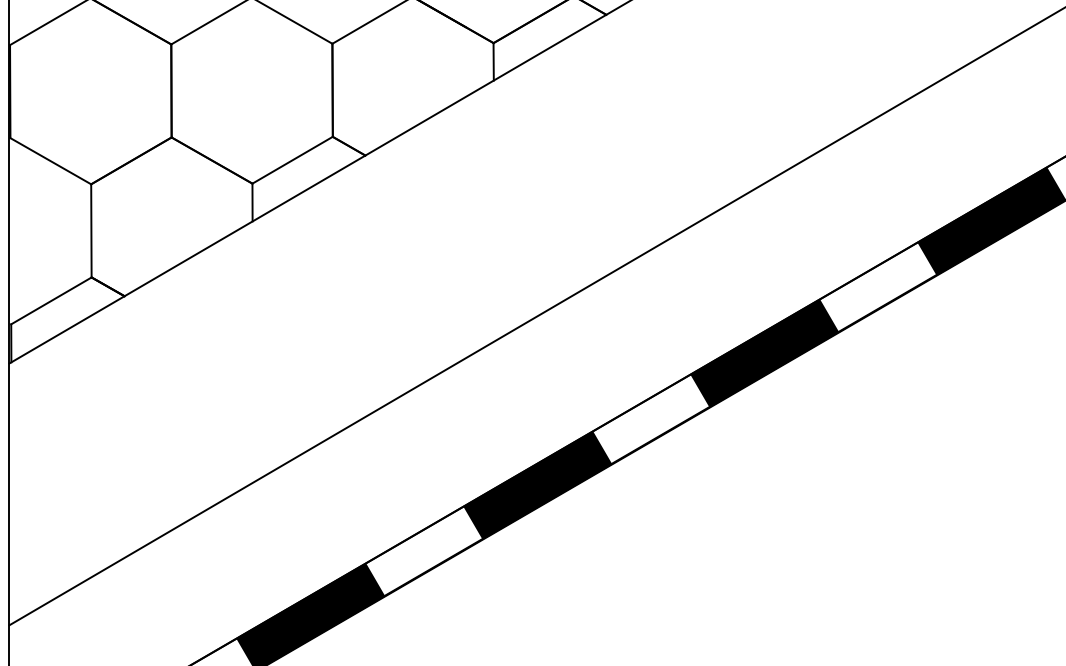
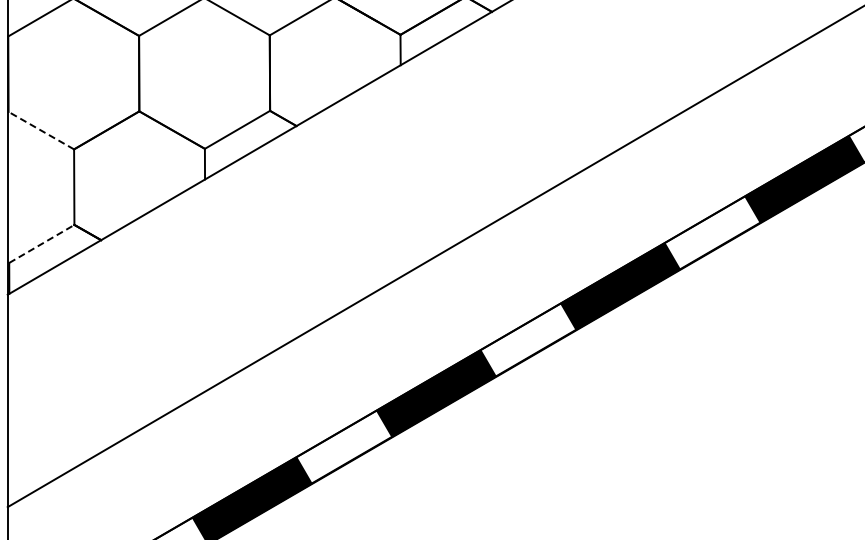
line: (51, 161) -> (41, 130), solid -> dashed
line: (51, 300) -> (41, 243), solid -> dashed

